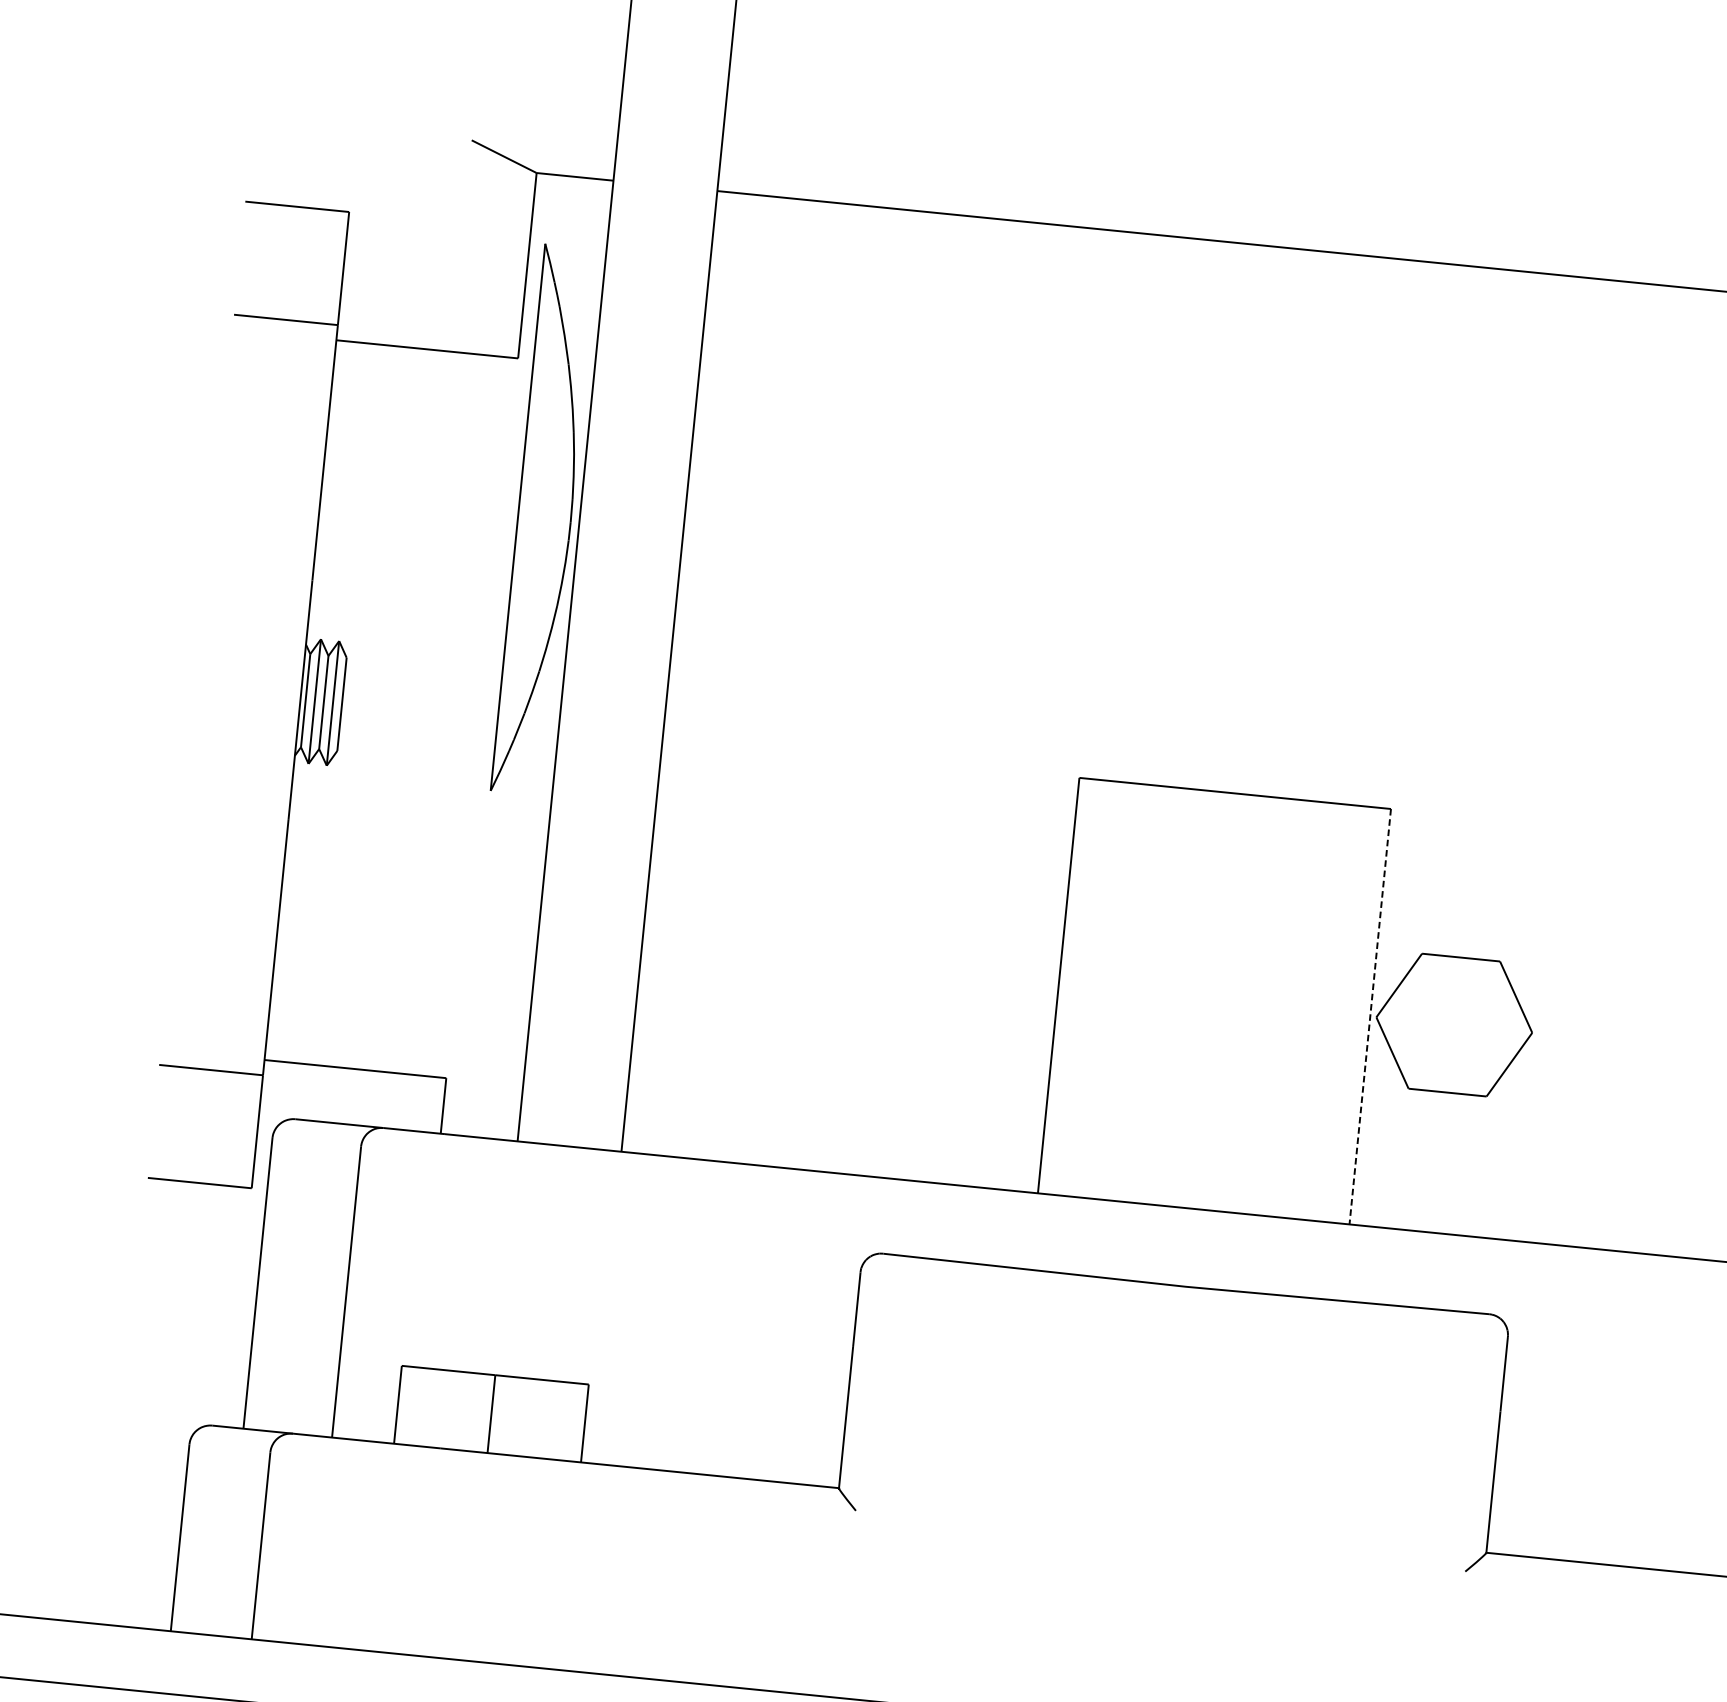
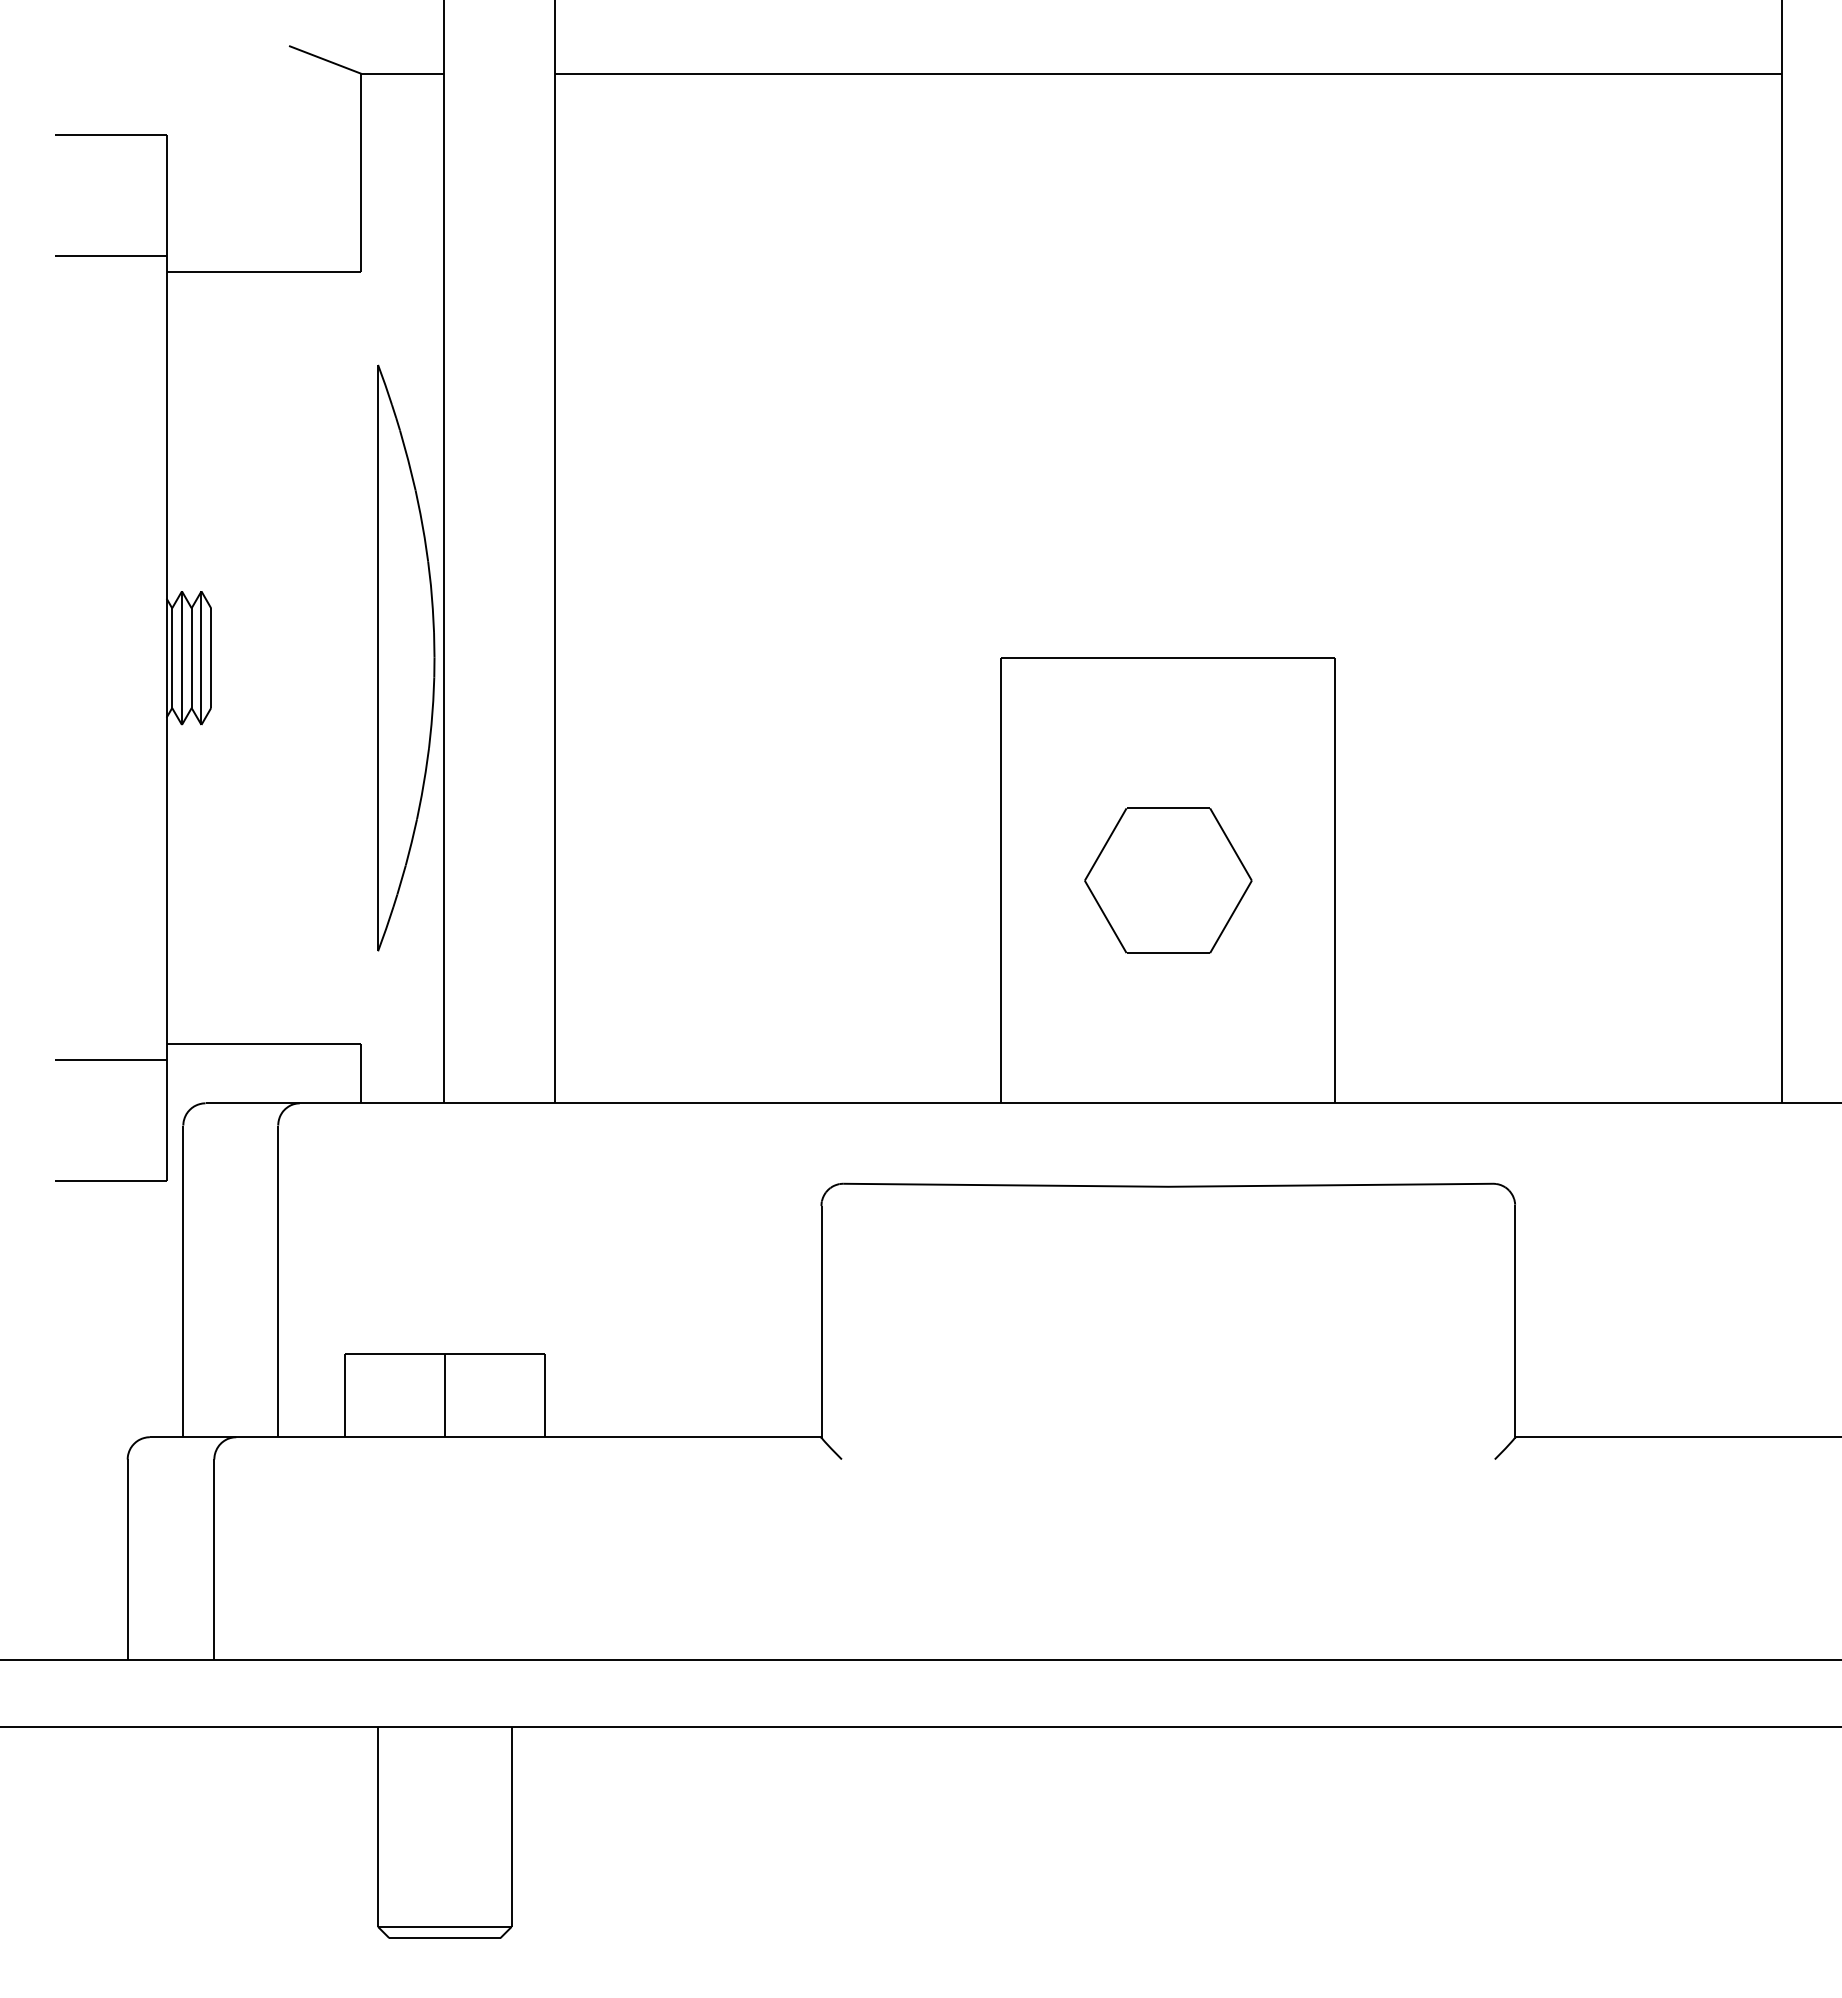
part: (544, 519) -> (406, 657), moved
line: (1370, 1016) -> (1335, 880), dashed -> solid
part: (1454, 1024) -> (1168, 880), moved

